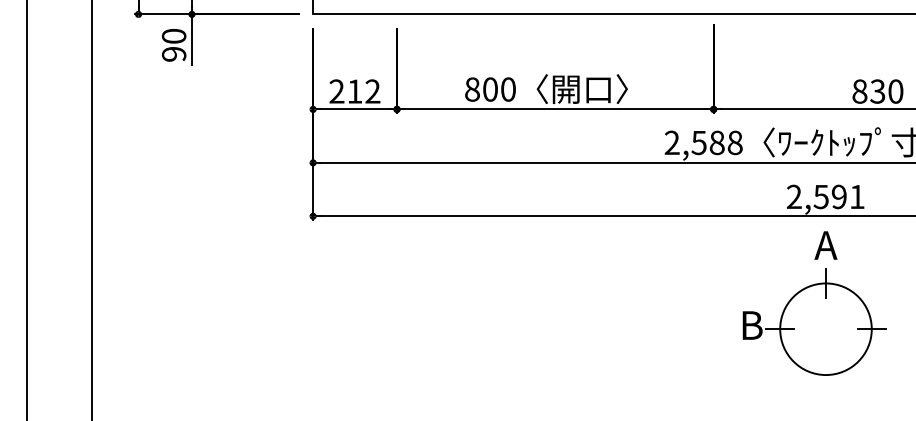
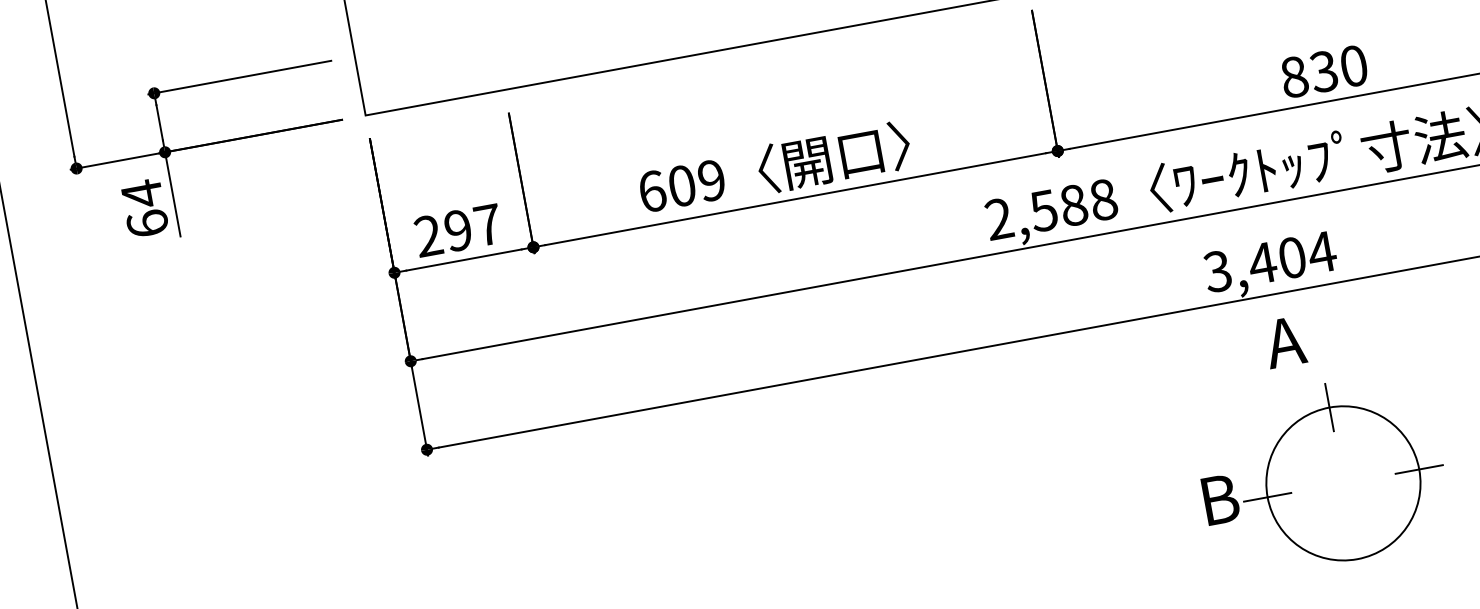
text: (173, 44) -> (143, 207), 90 -> 64
text: (490, 89) -> (682, 185), 800 -> 609
text: (363, 91) -> (472, 227), 212 -> 297
text: (825, 196) -> (1269, 261), 2,591 -> 3,404
part: (814, 321) -> (1322, 474), moved

